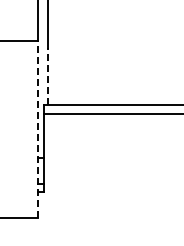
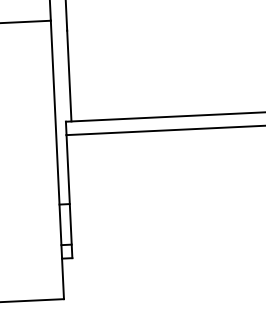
line: (47, 76) -> (68, 75), dashed -> solid
line: (37, 129) -> (56, 159), dashed -> solid

